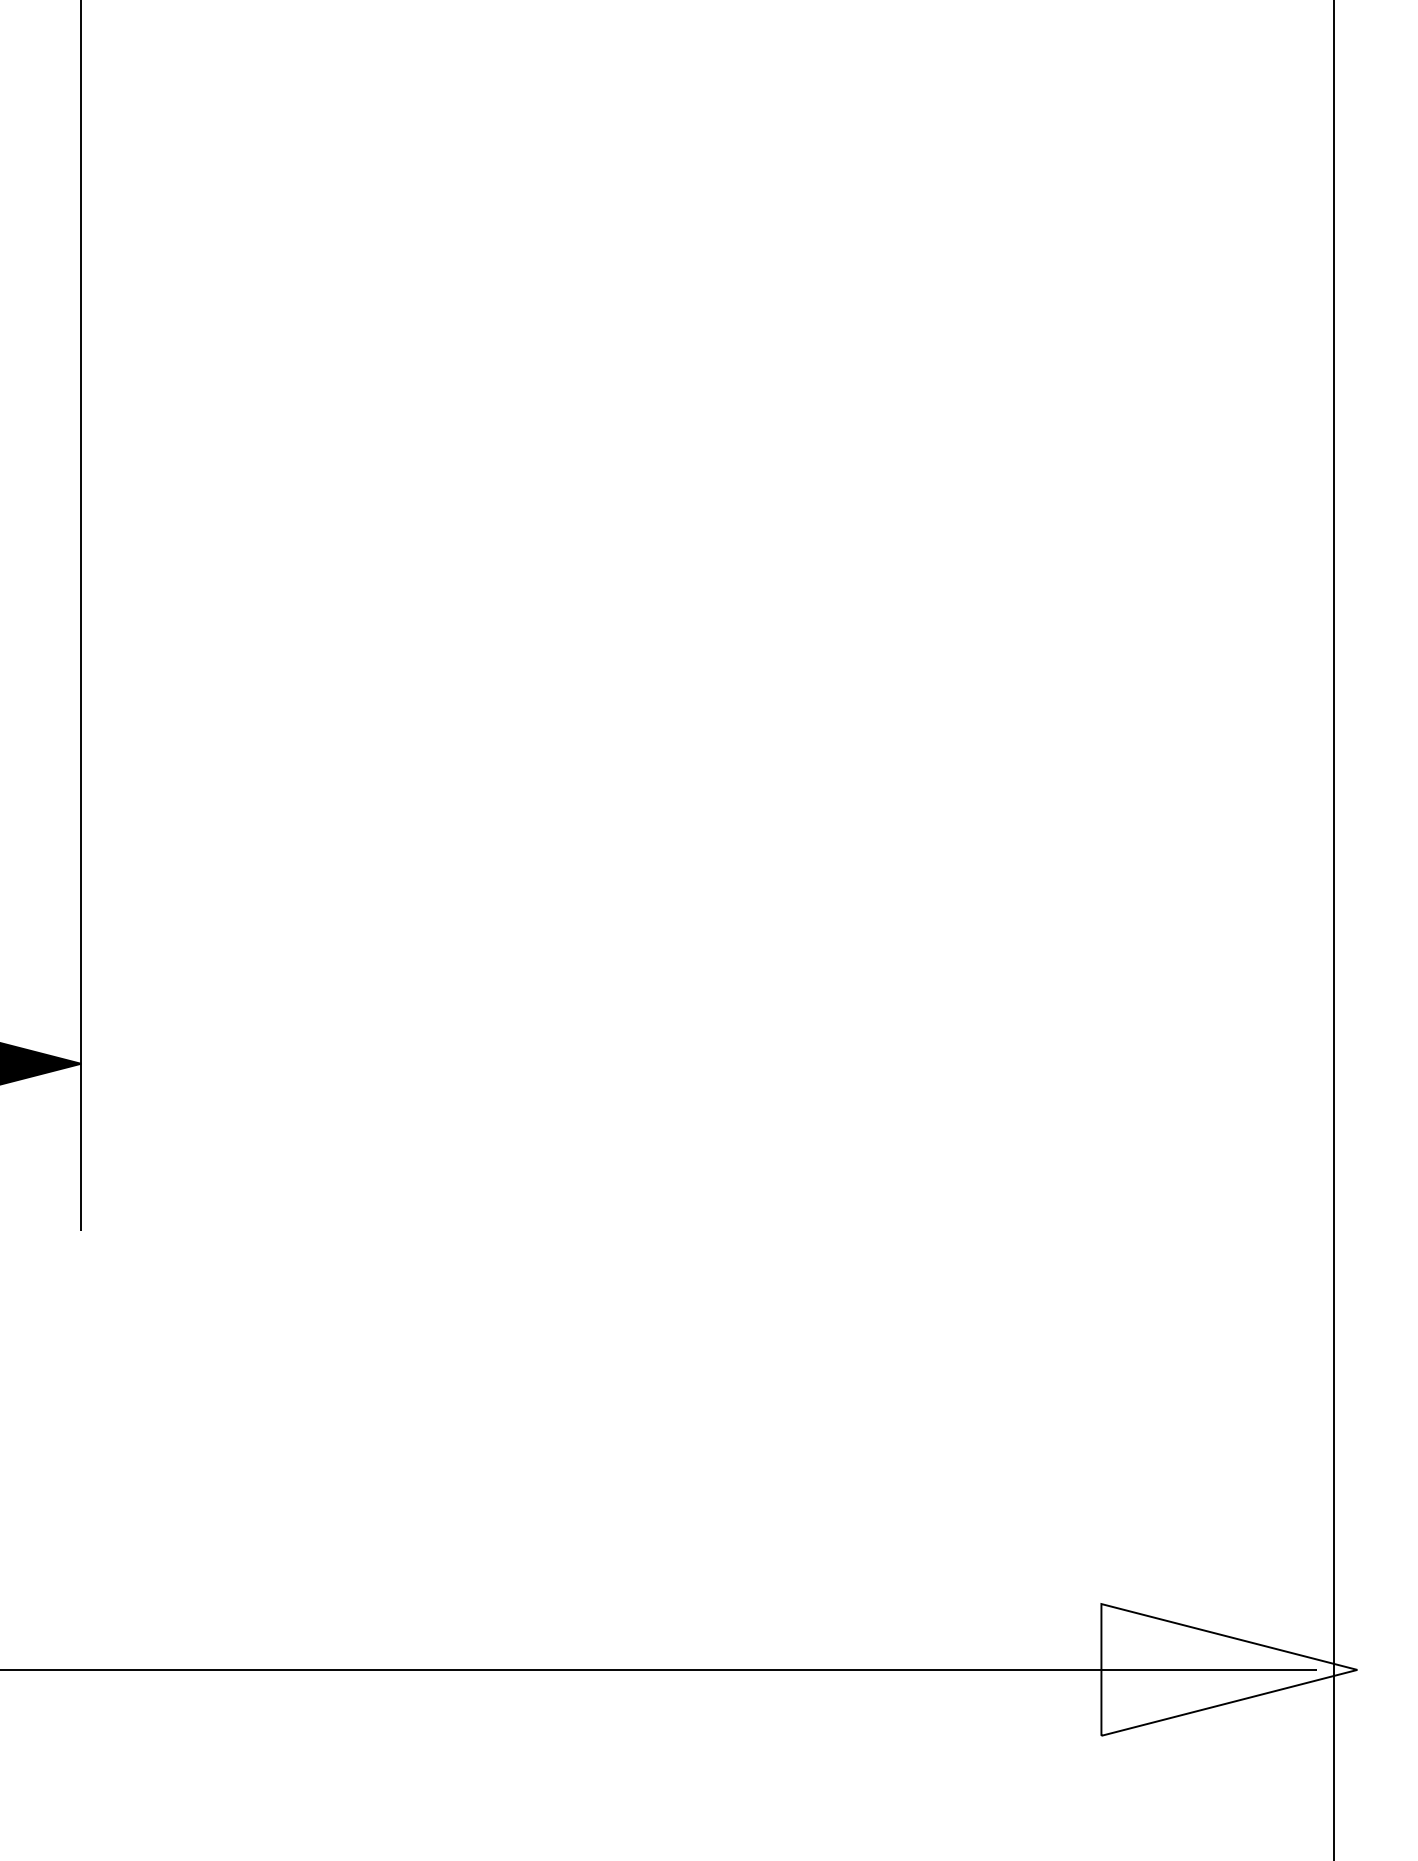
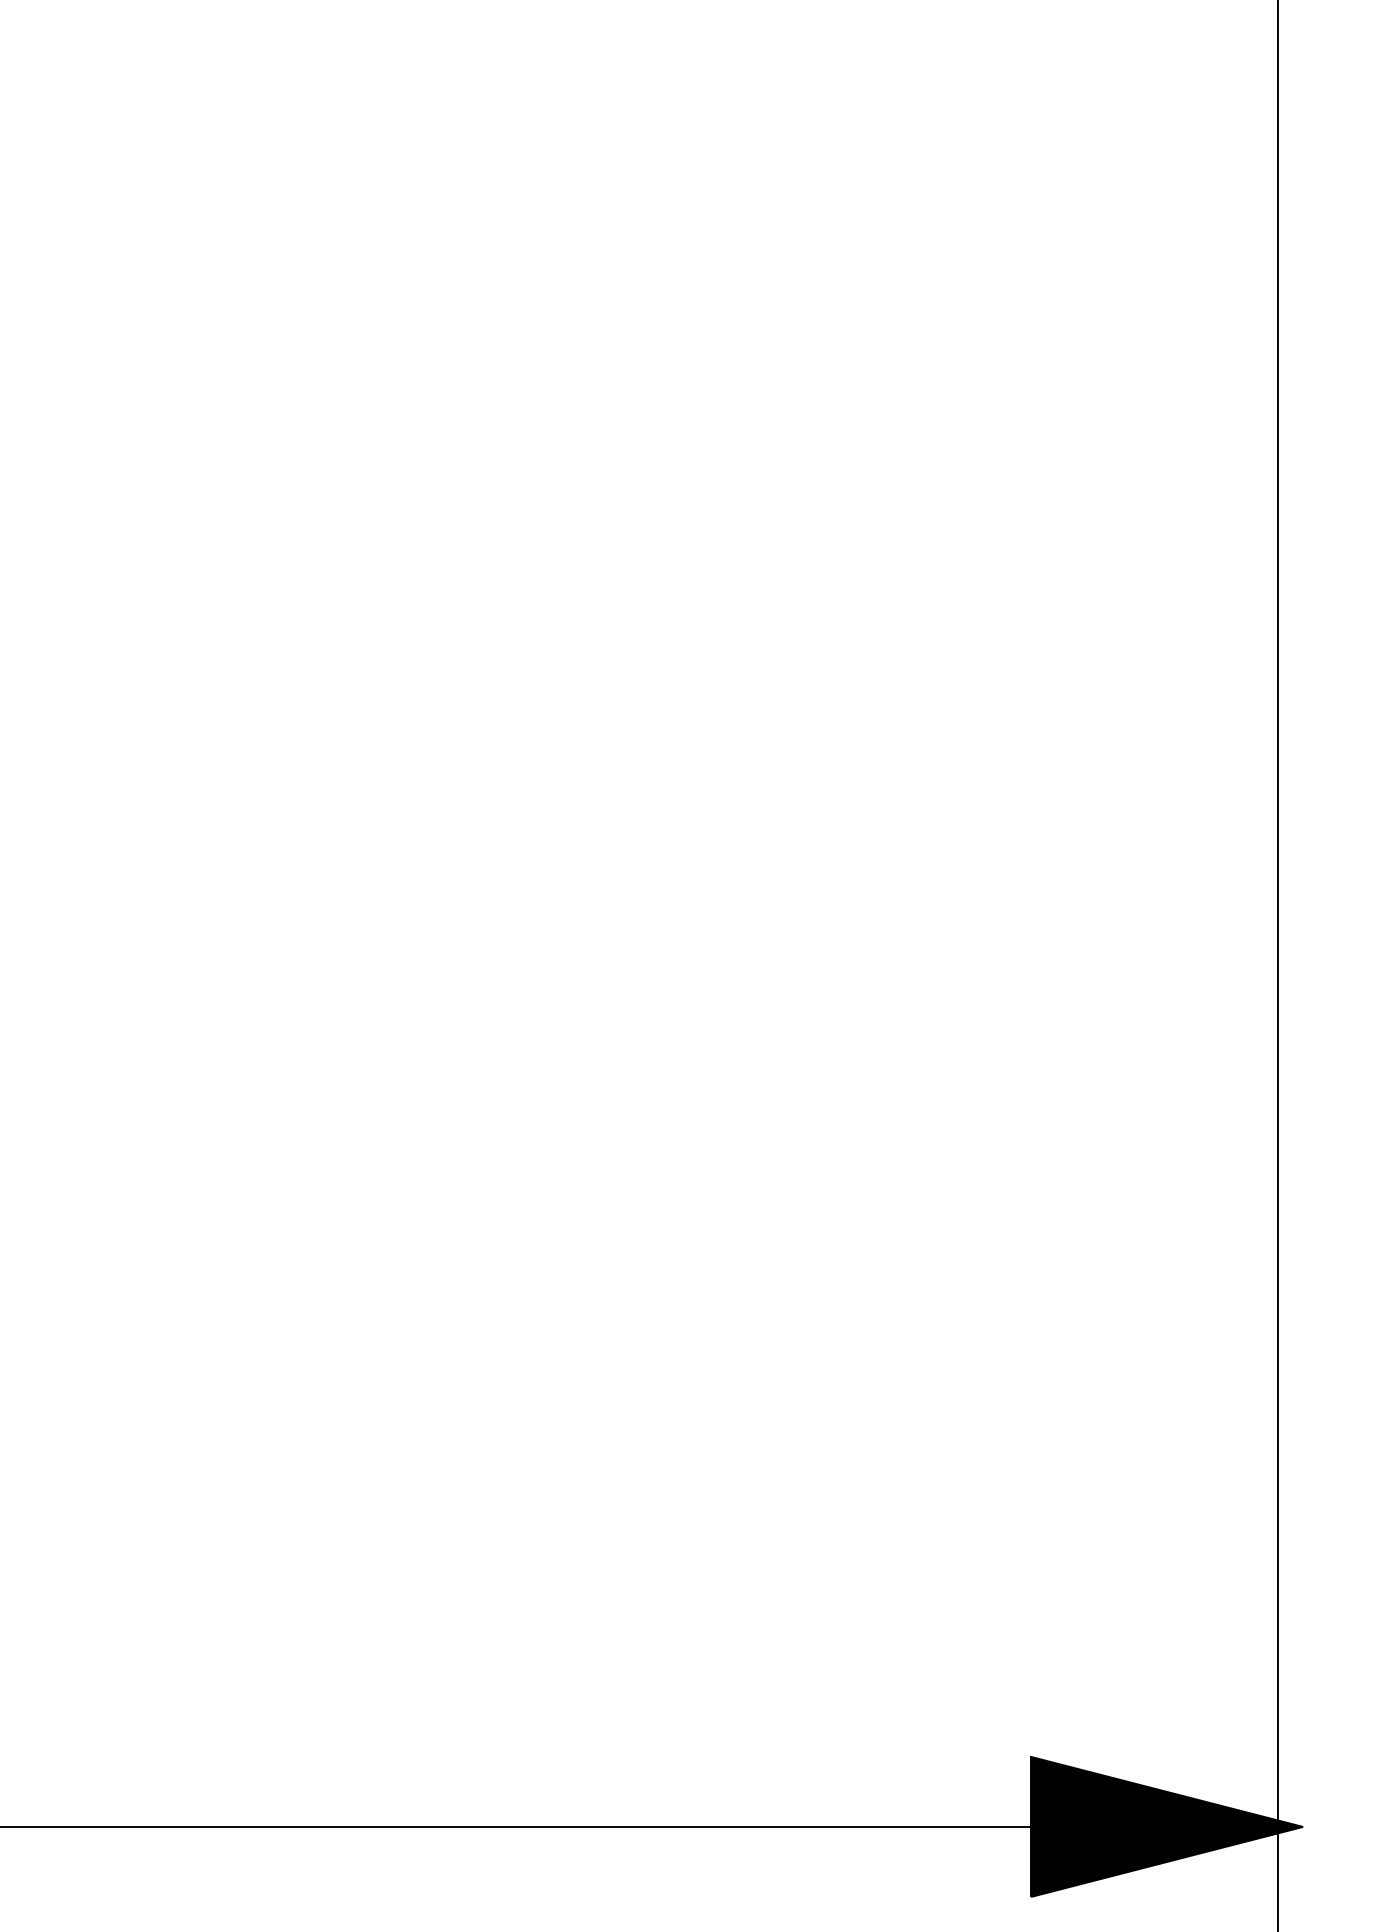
fill: (1229, 1669) -> (1167, 1826), added

